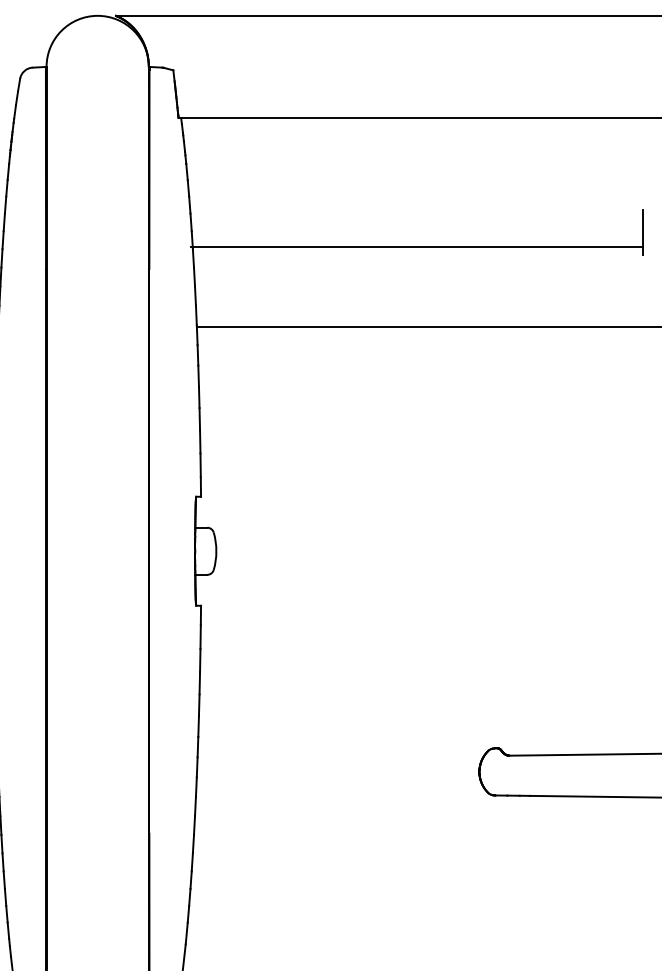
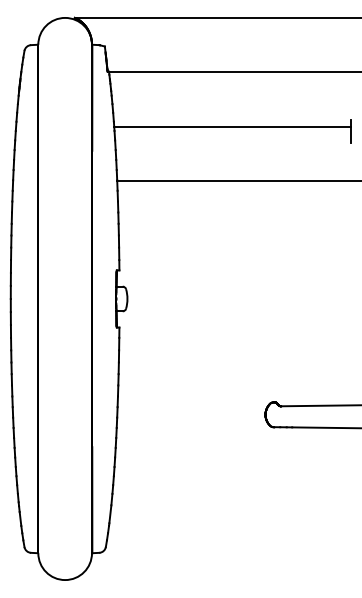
line: (416, 247) -> (232, 127), moved

